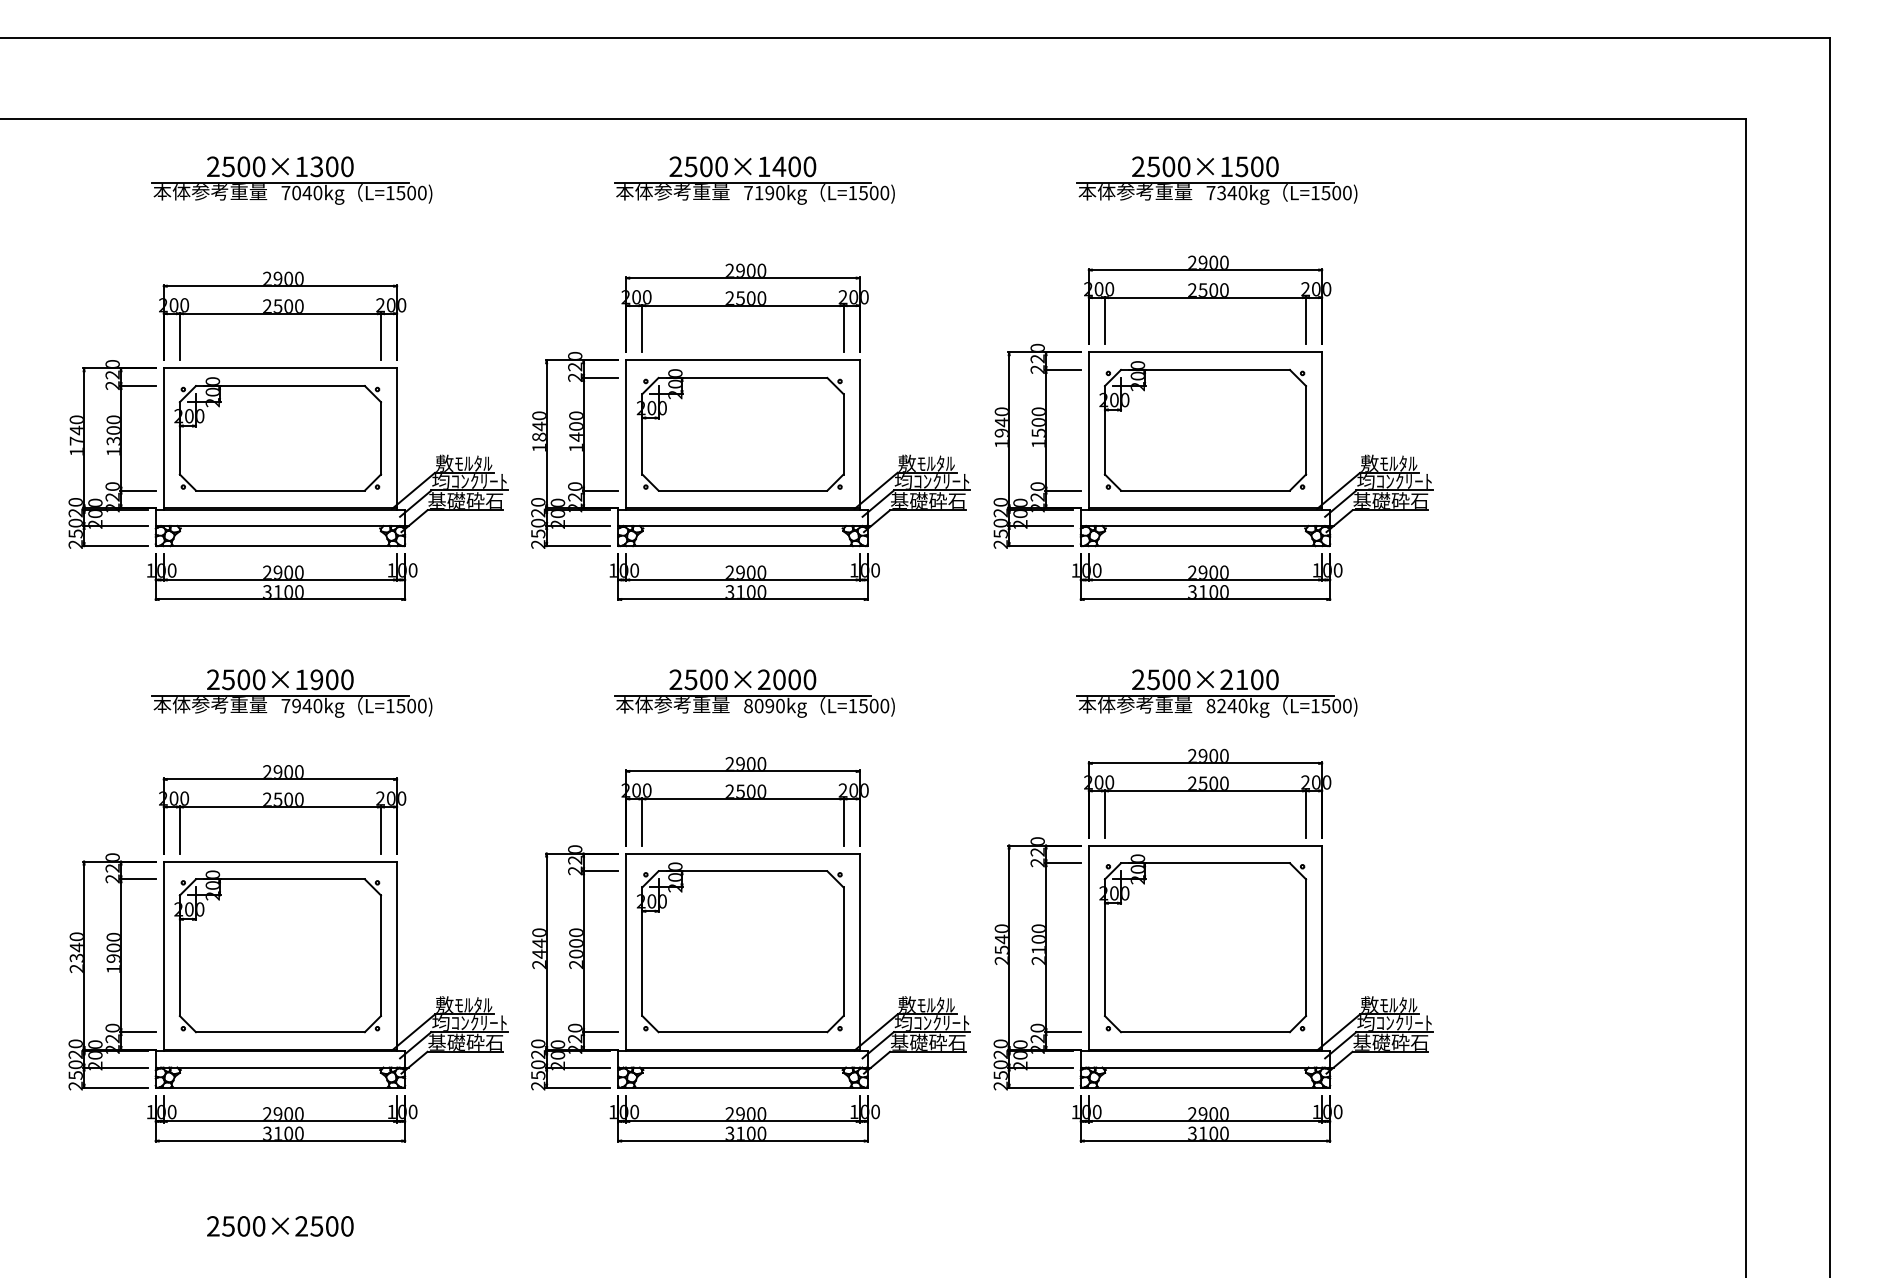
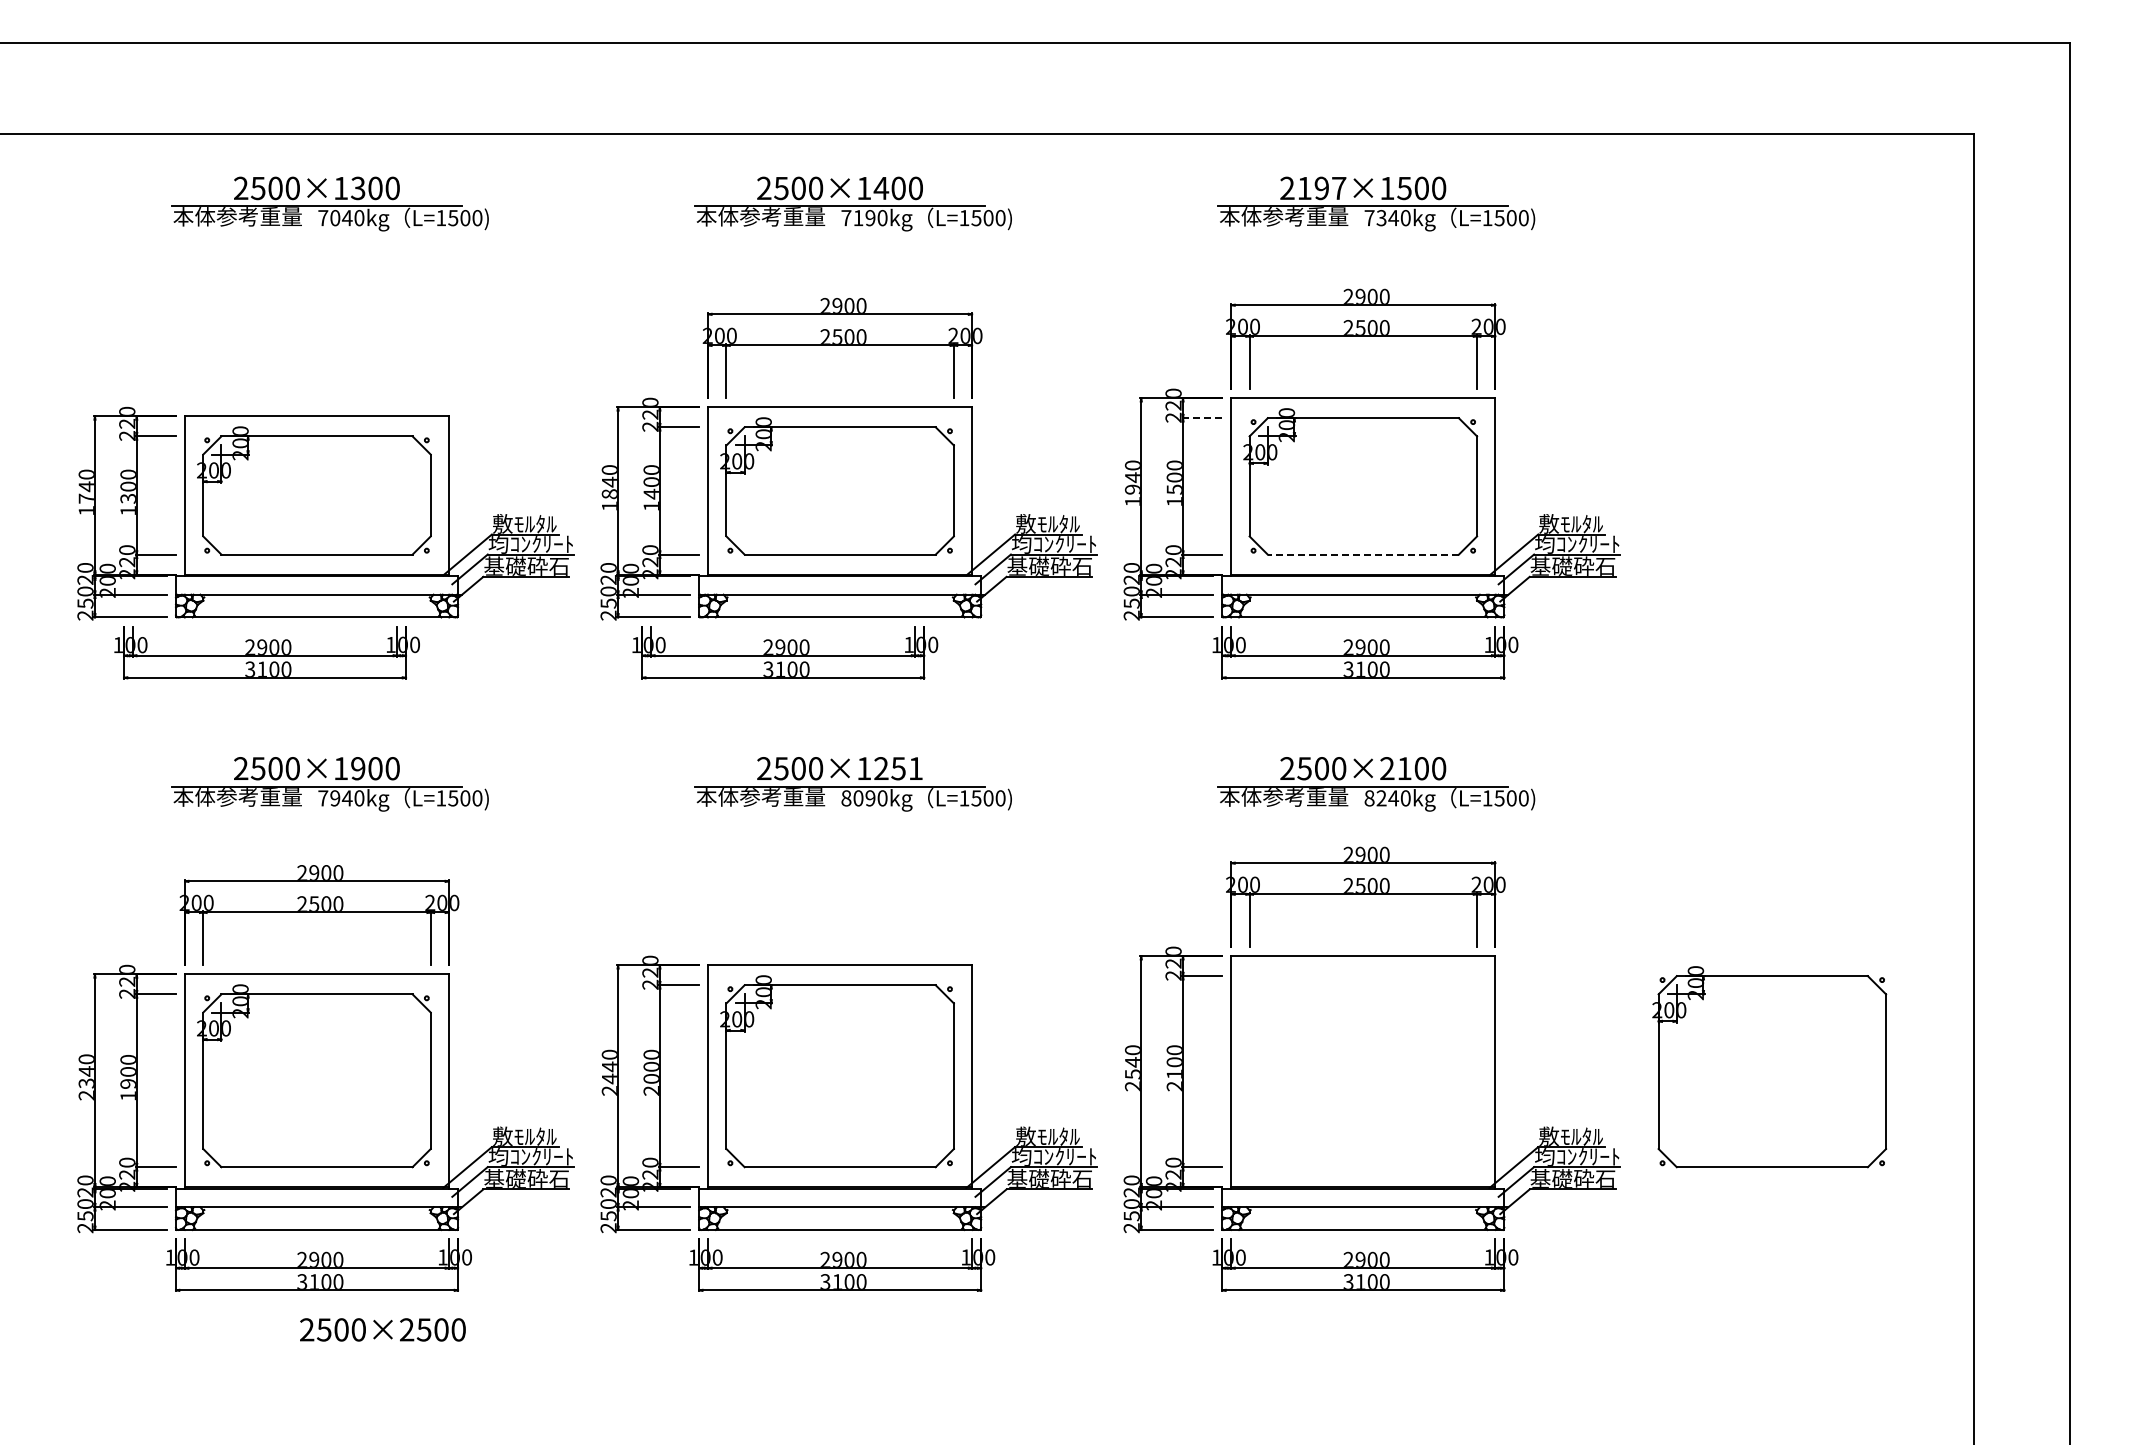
text: (1168, 166) -> (1321, 188), 2500×1500 -> 2197×1500
part: (282, 316) -> (319, 357), removed
line: (1062, 370) -> (1201, 418), solid -> dashed
line: (1205, 490) -> (1363, 554), solid -> dashed
part: (281, 577) -> (266, 652), moved
part: (745, 577) -> (785, 652), moved
text: (786, 679) -> (889, 768), 2500×2000 -> 2500×1251
part: (745, 800) -> (842, 905), removed
part: (1202, 944) -> (1769, 1067), moved
text: (279, 1226) -> (382, 1329), moved

